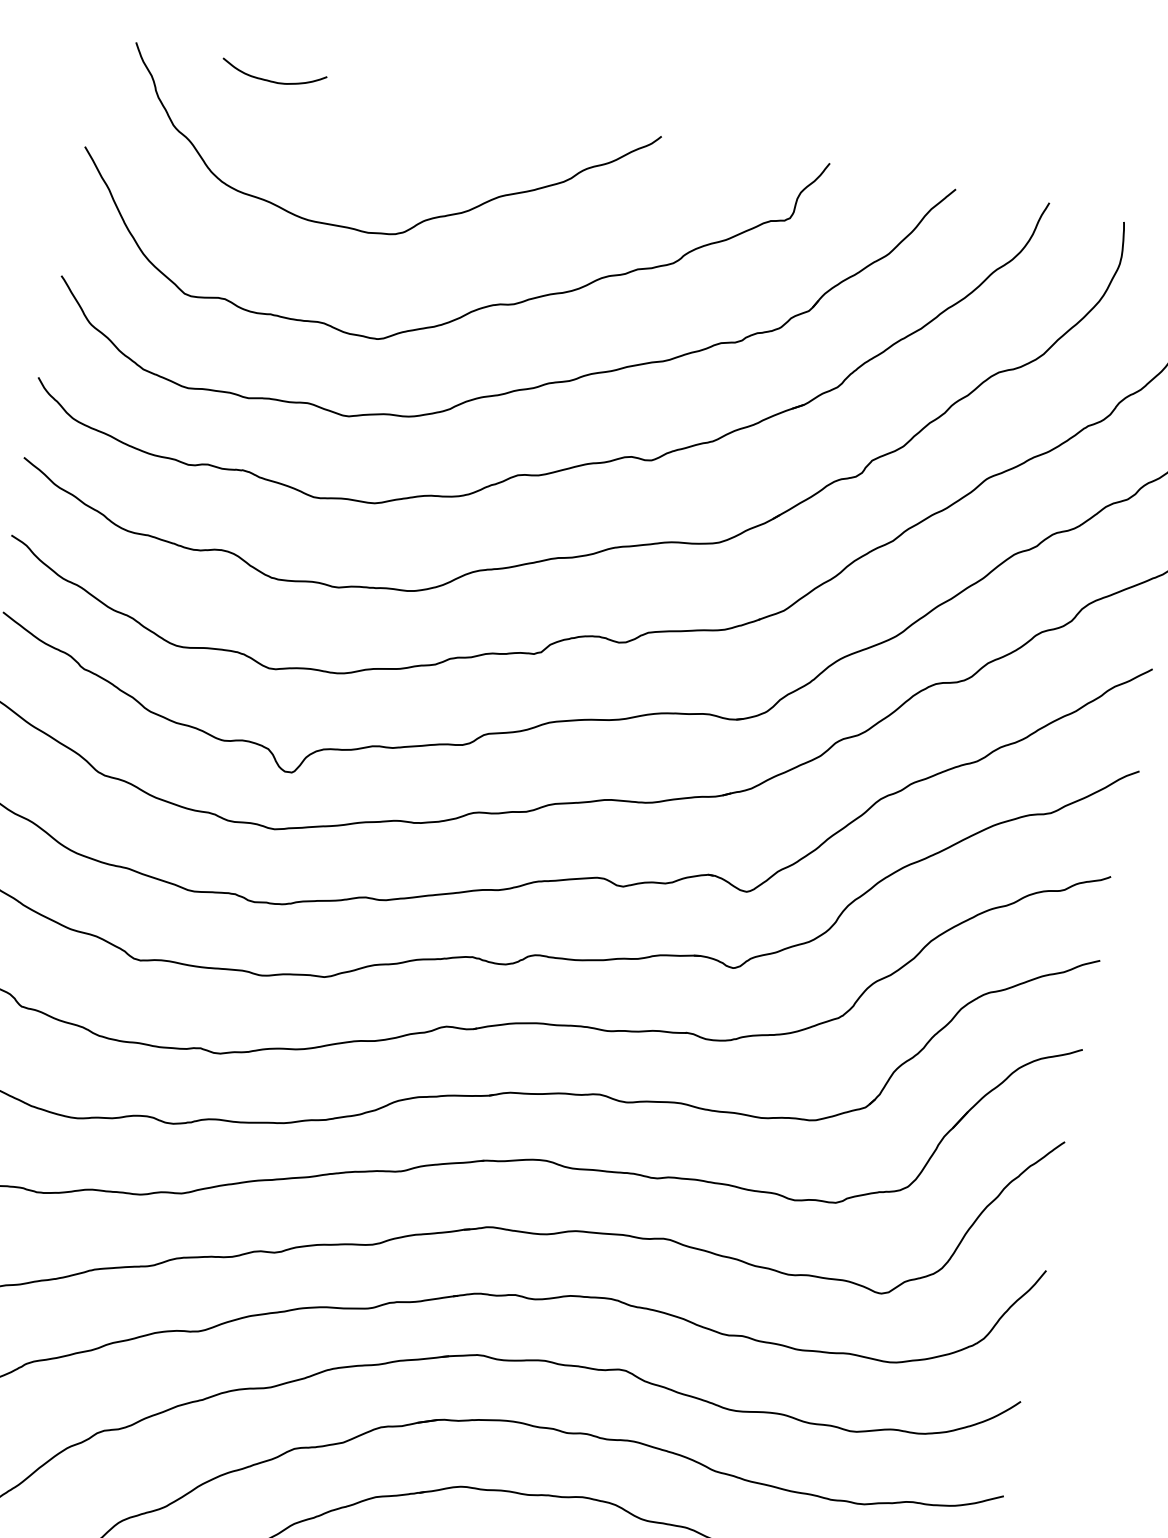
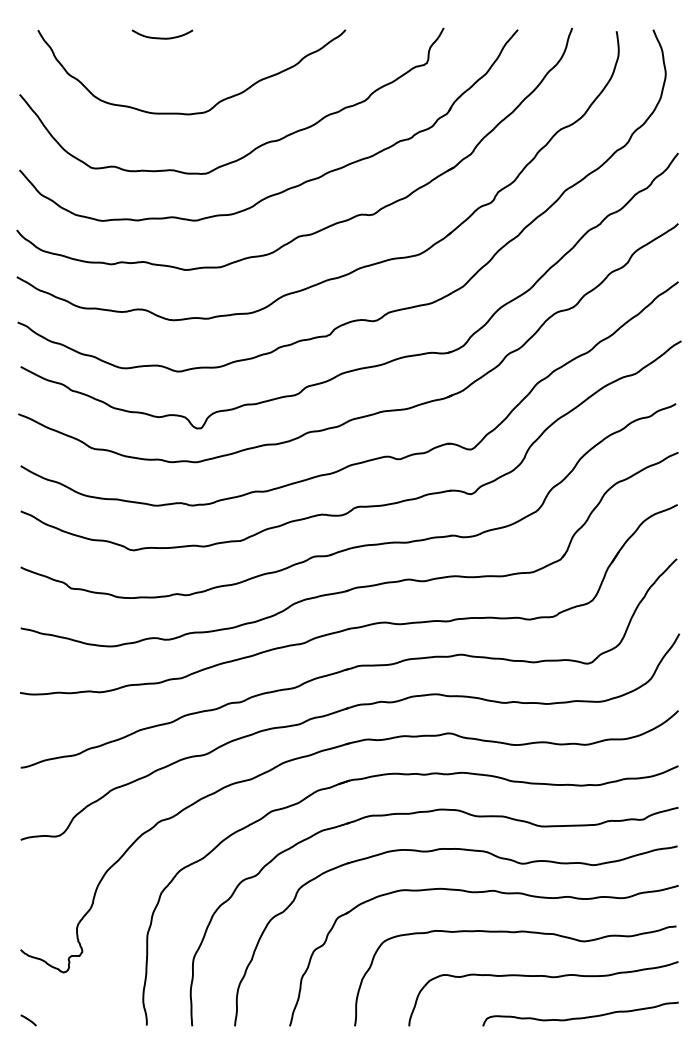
curve: (272, 79) -> (162, 37), moved

